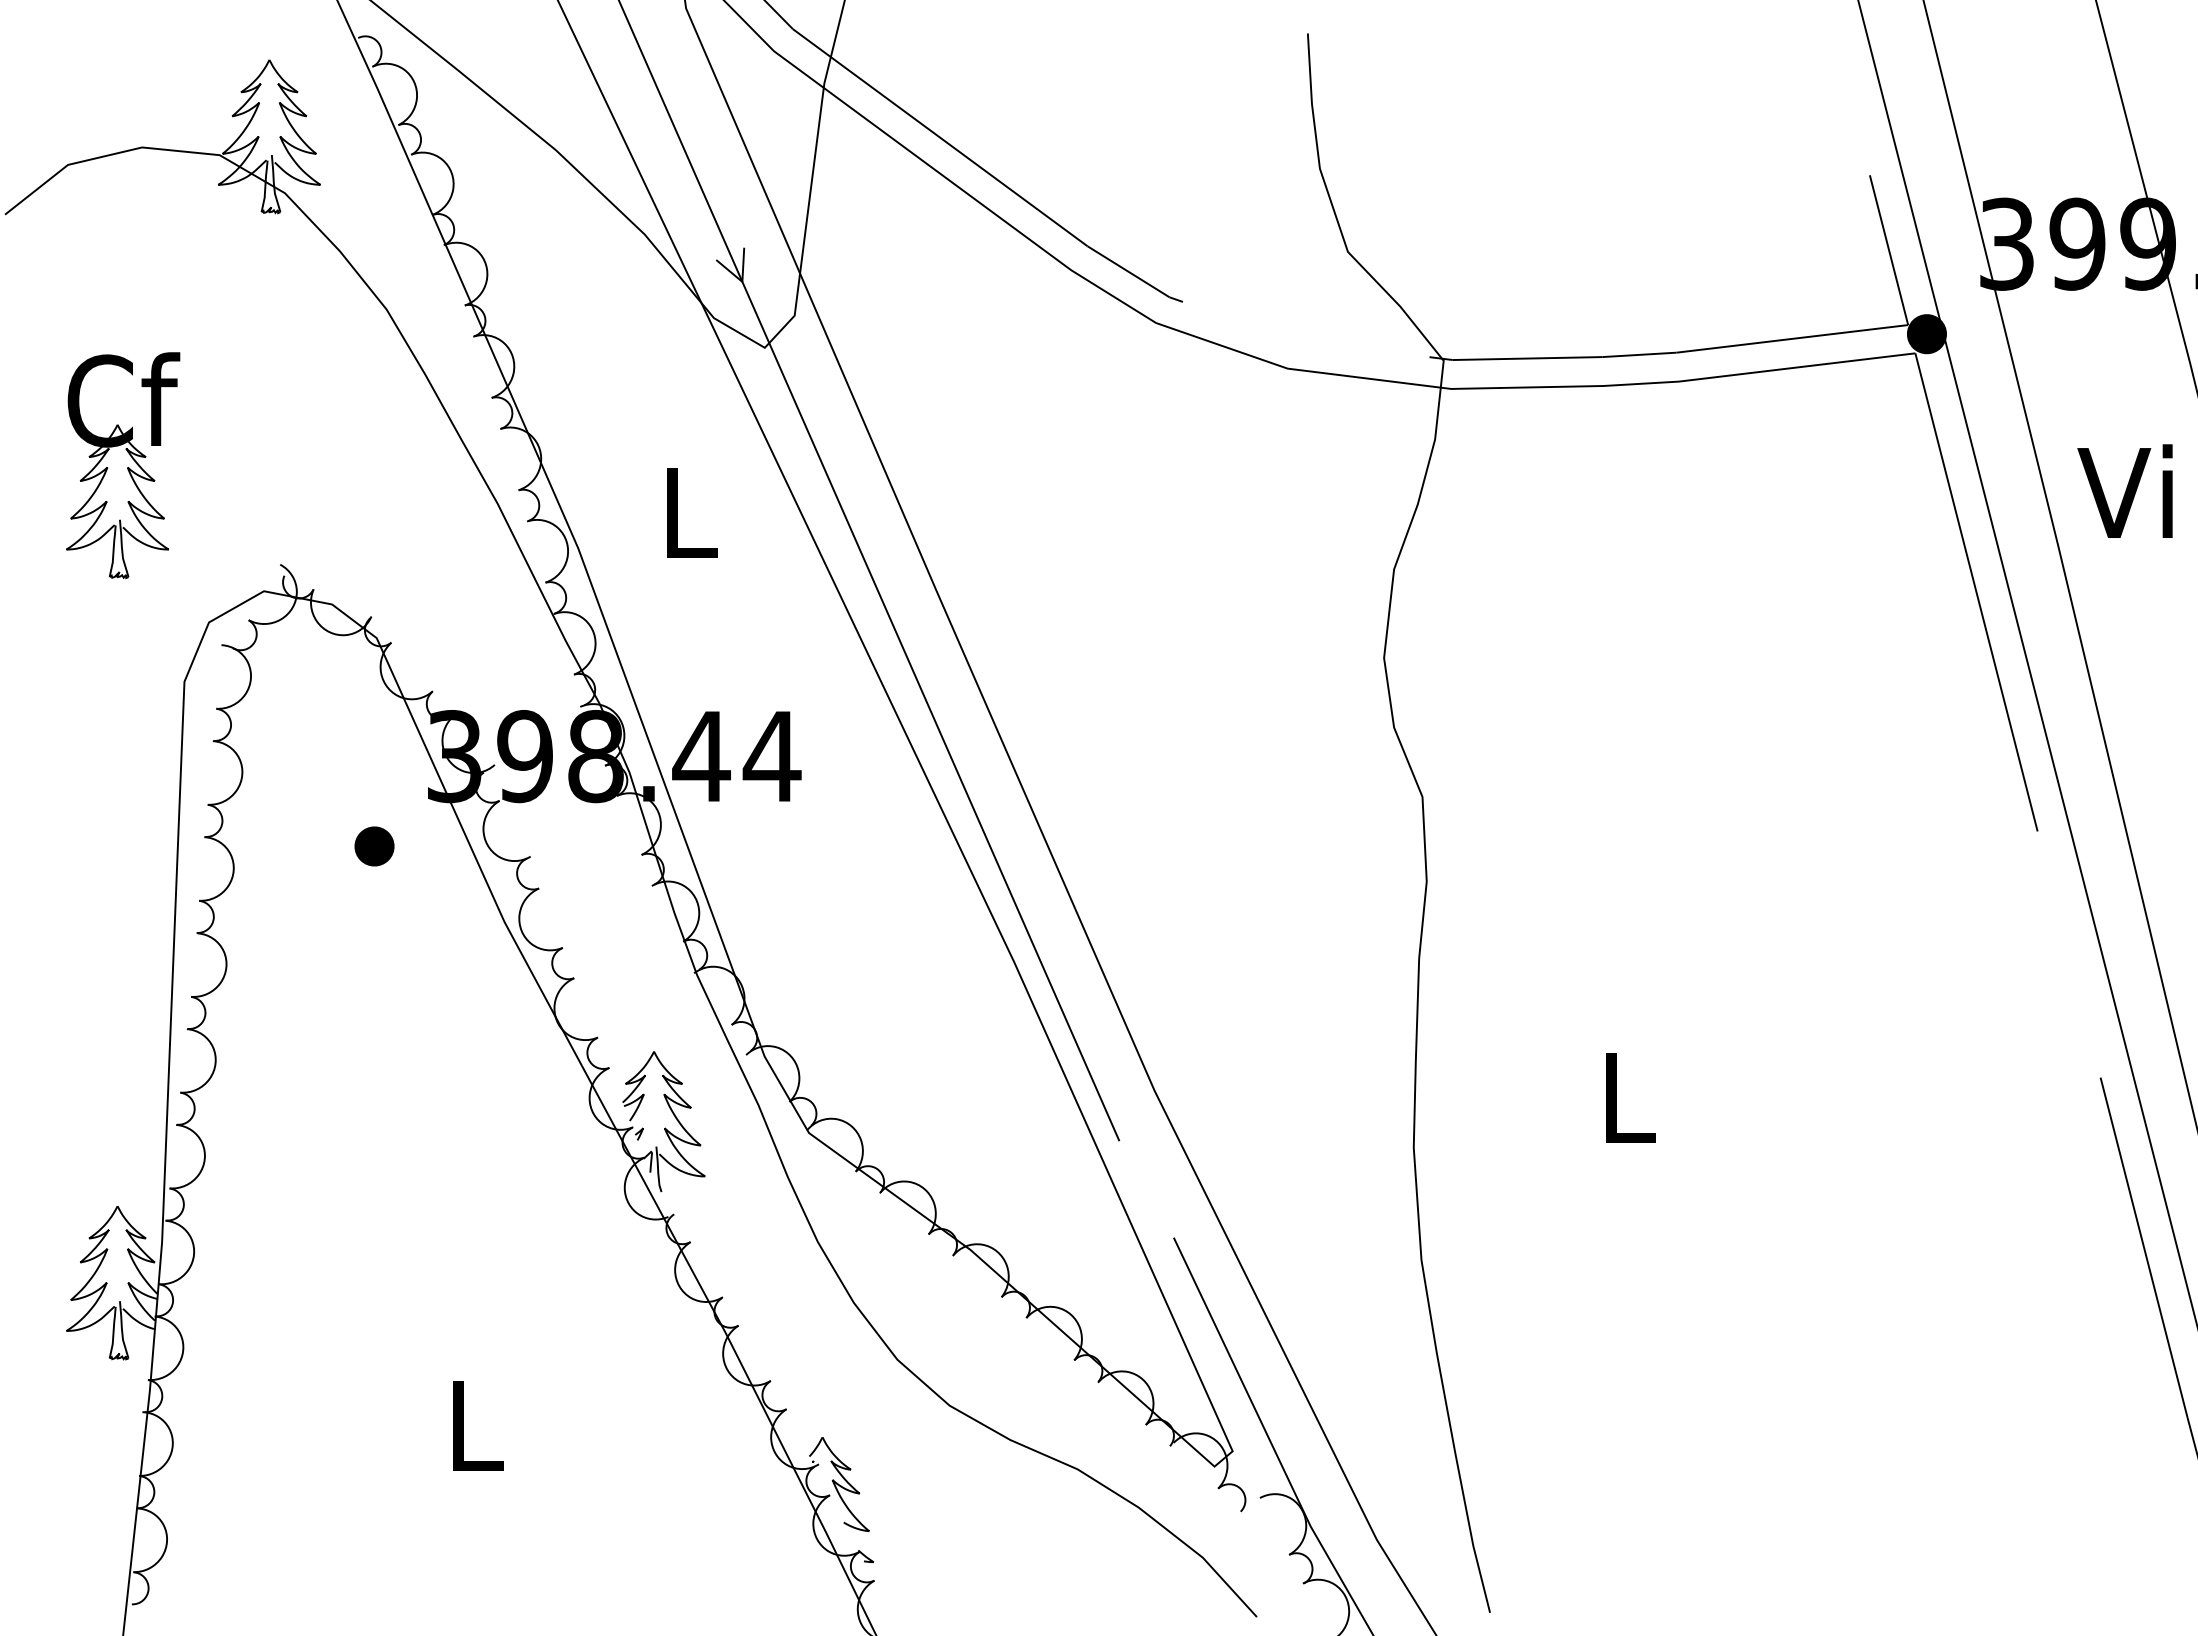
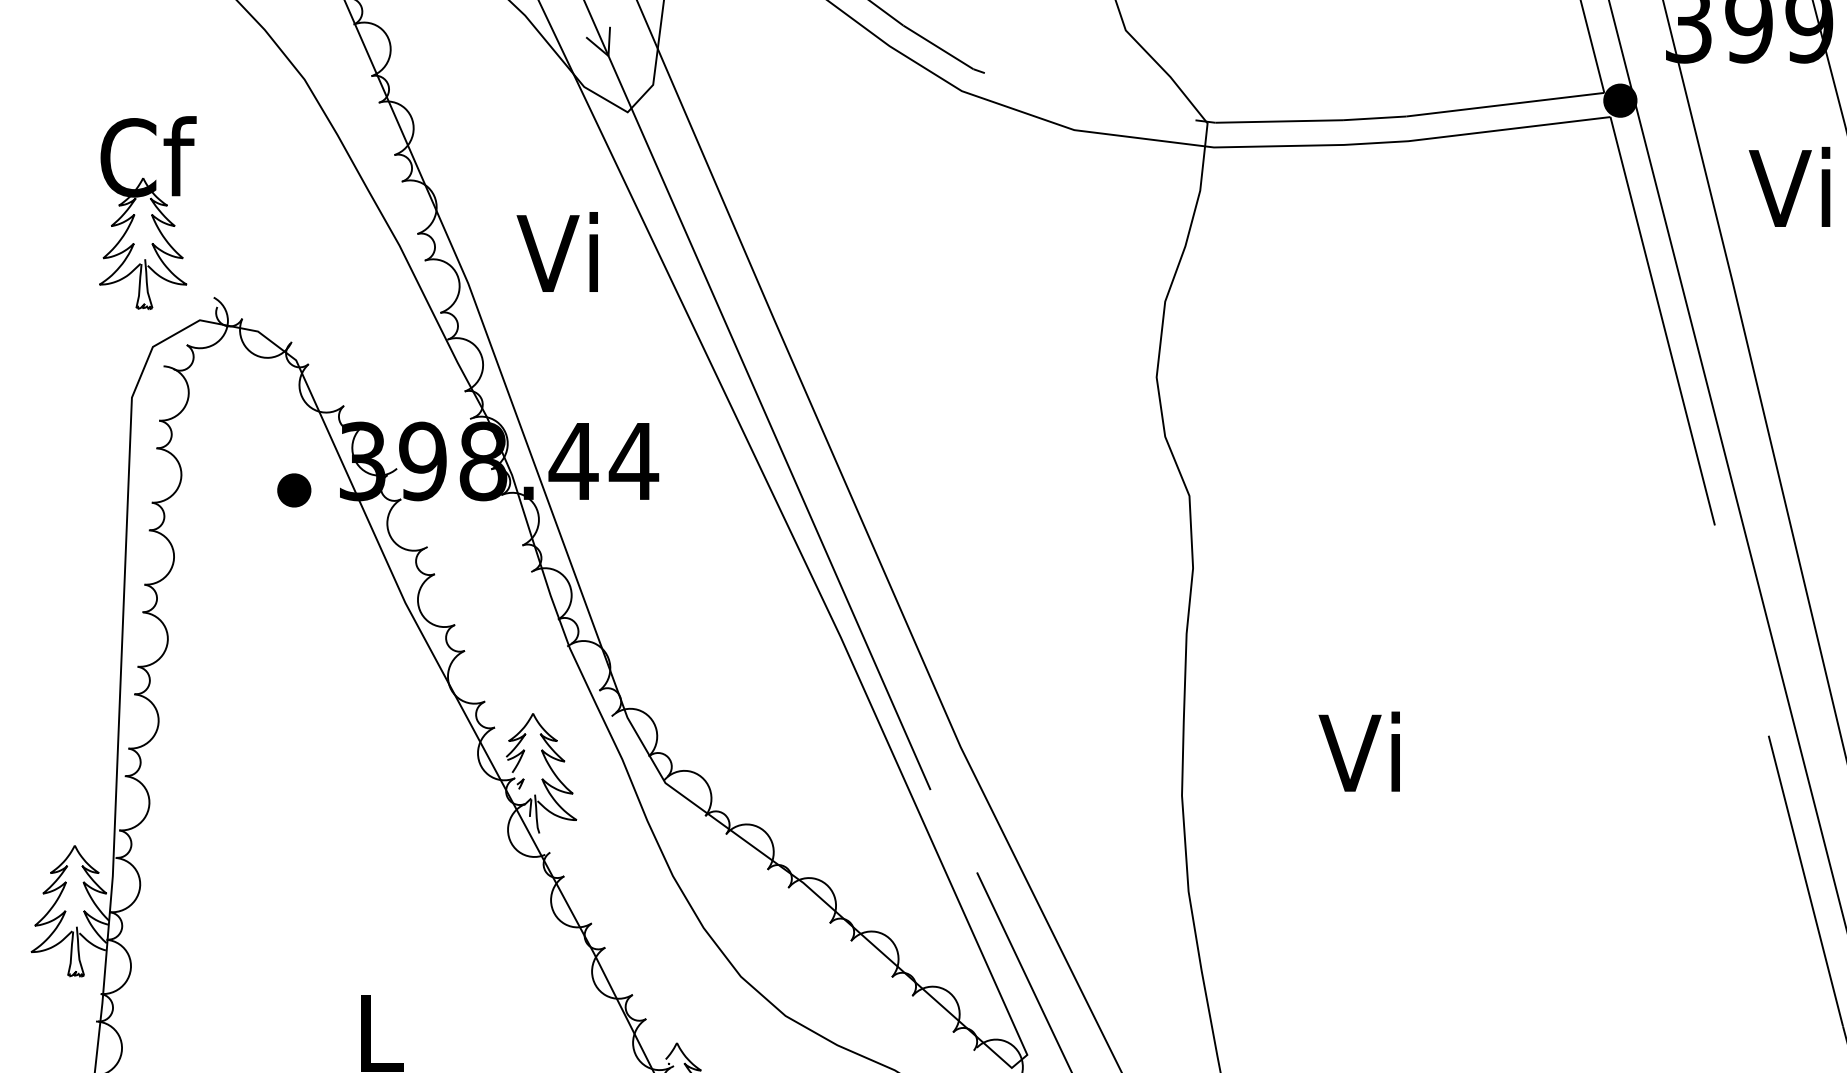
part: (123, 465) -> (148, 212), moved
text: (2124, 490) -> (1789, 186), moved
text: (682, 511) -> (557, 252), L -> Vi
part: (374, 846) -> (294, 490), moved
text: (1620, 1096) -> (1358, 751), L -> Vi

